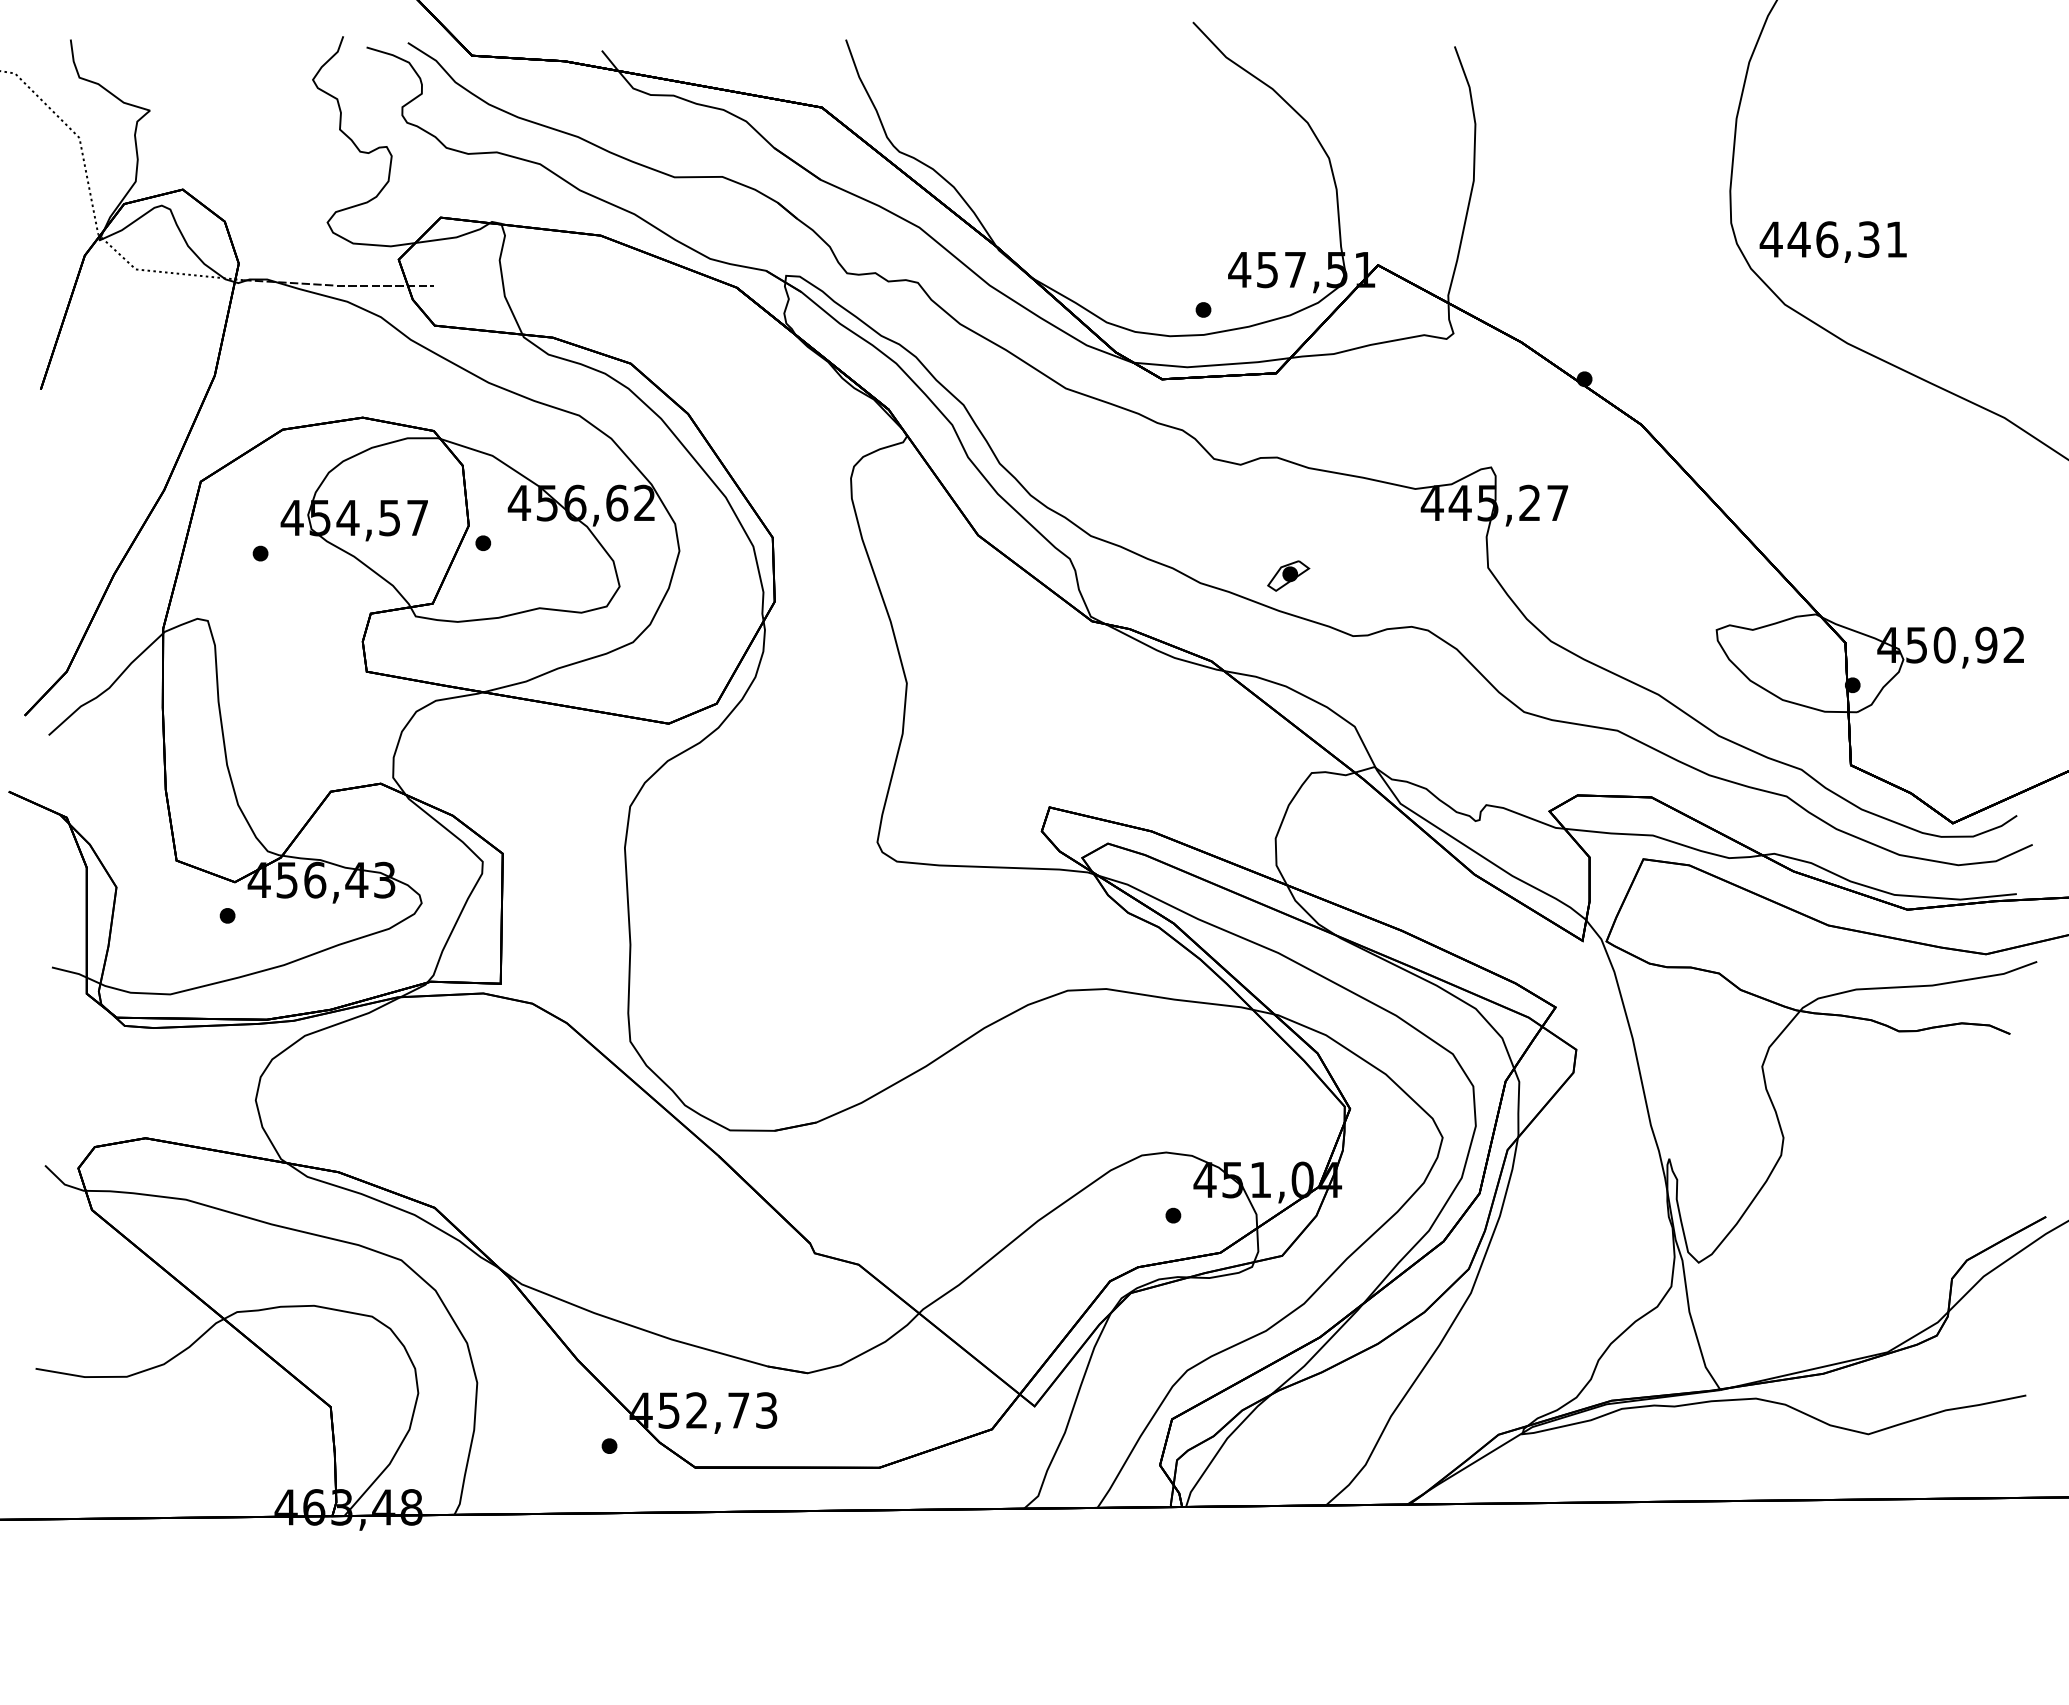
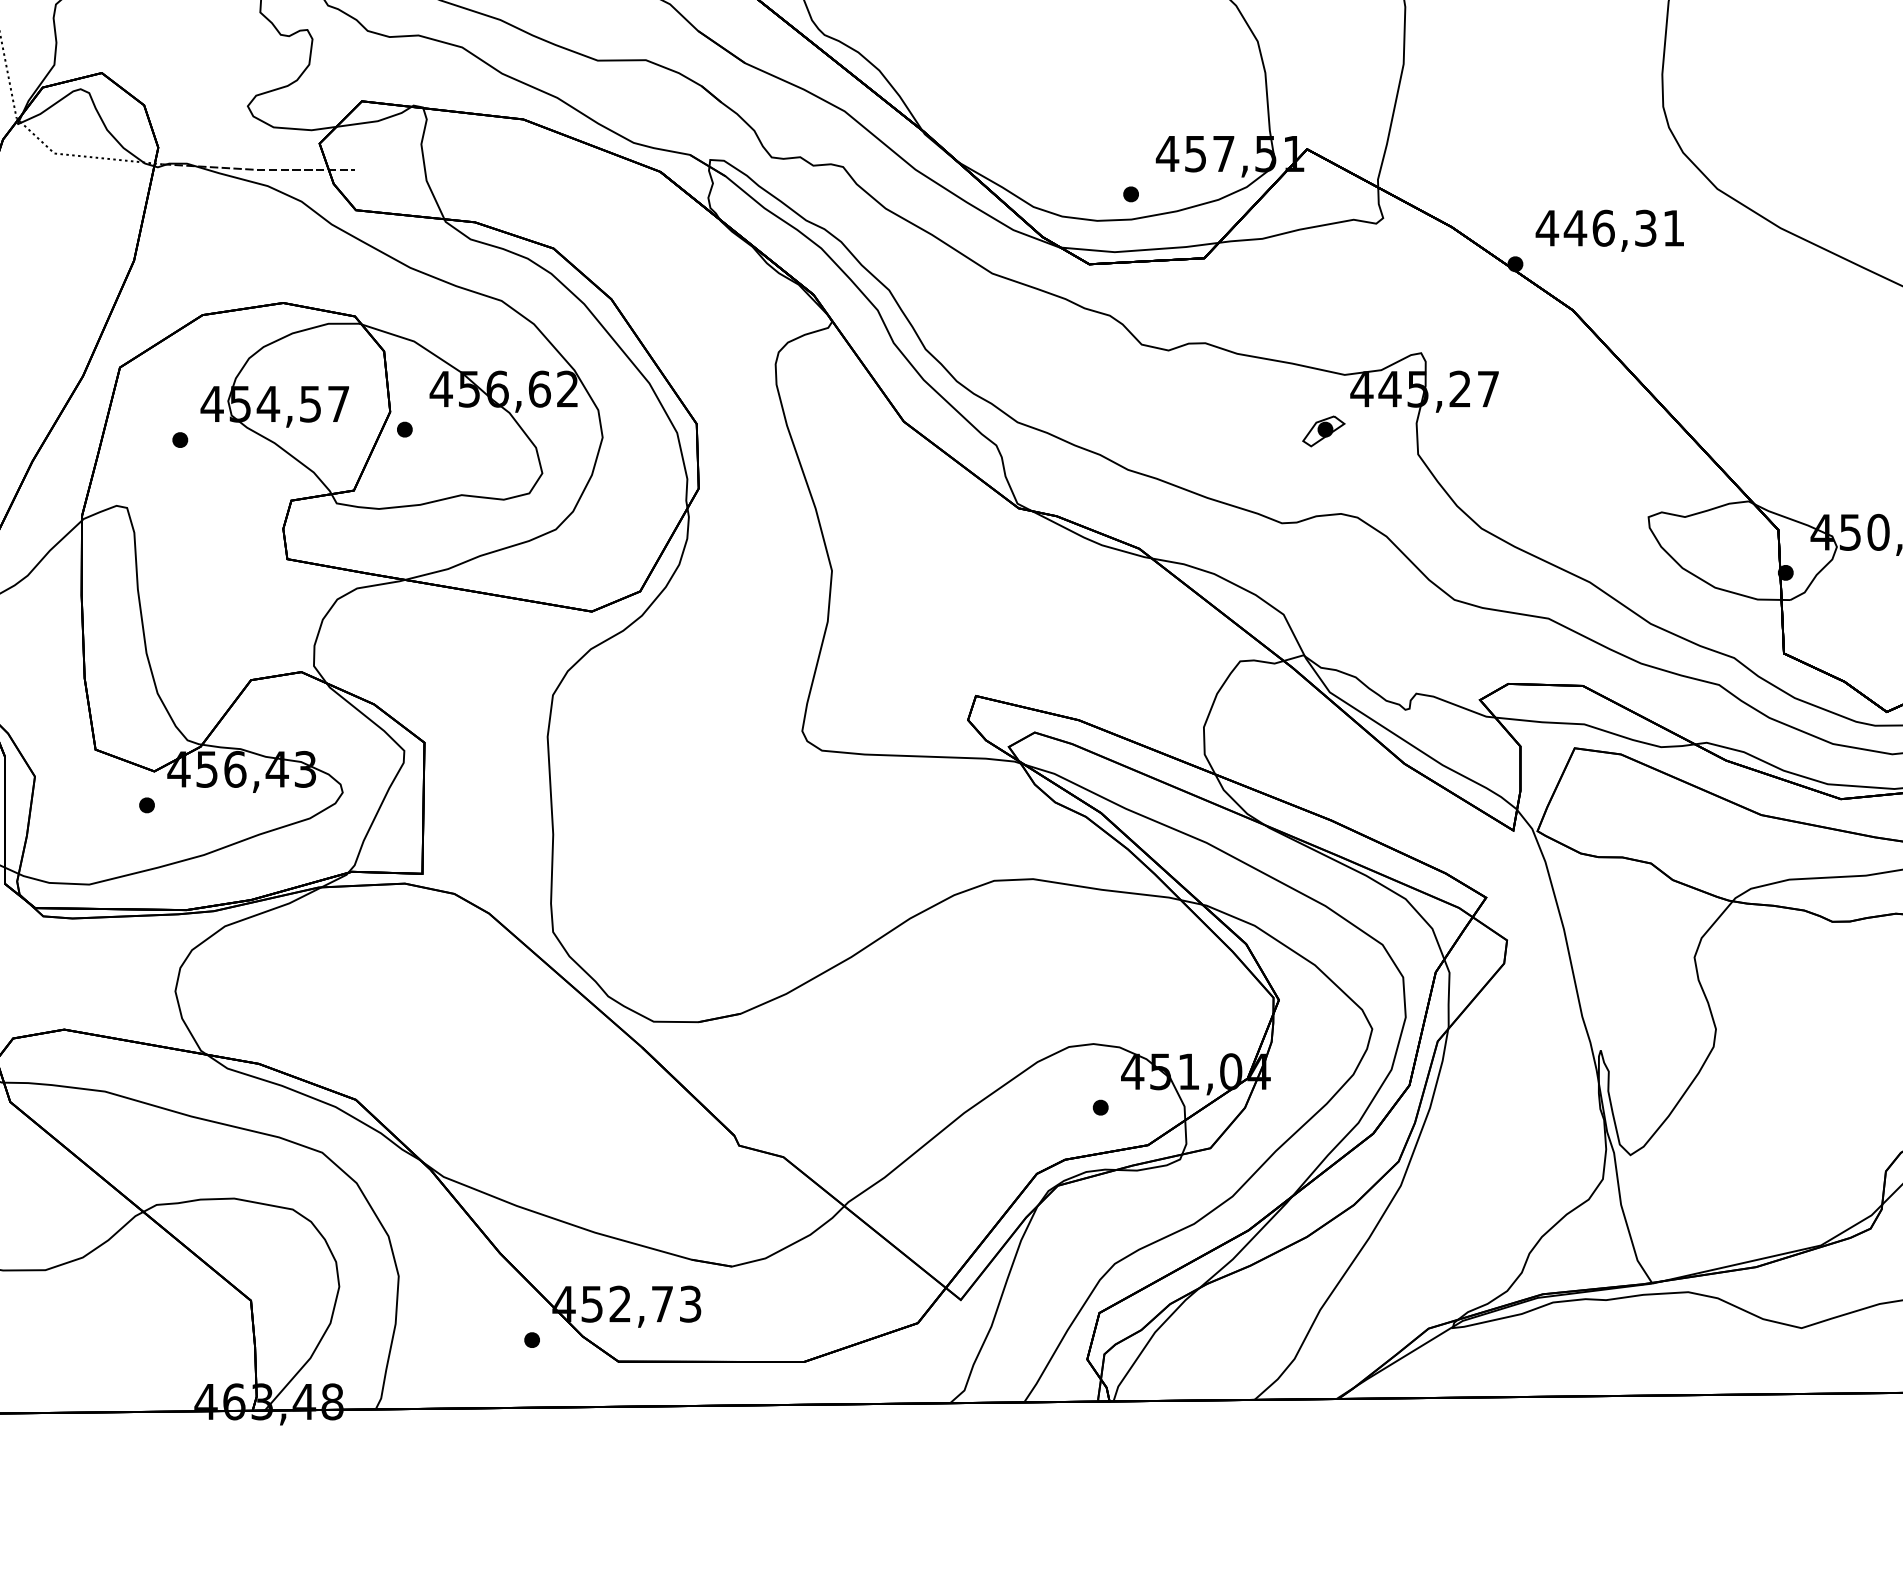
text: (1832, 241) -> (1609, 230), moved
part: (1288, 575) -> (1323, 430), moved

